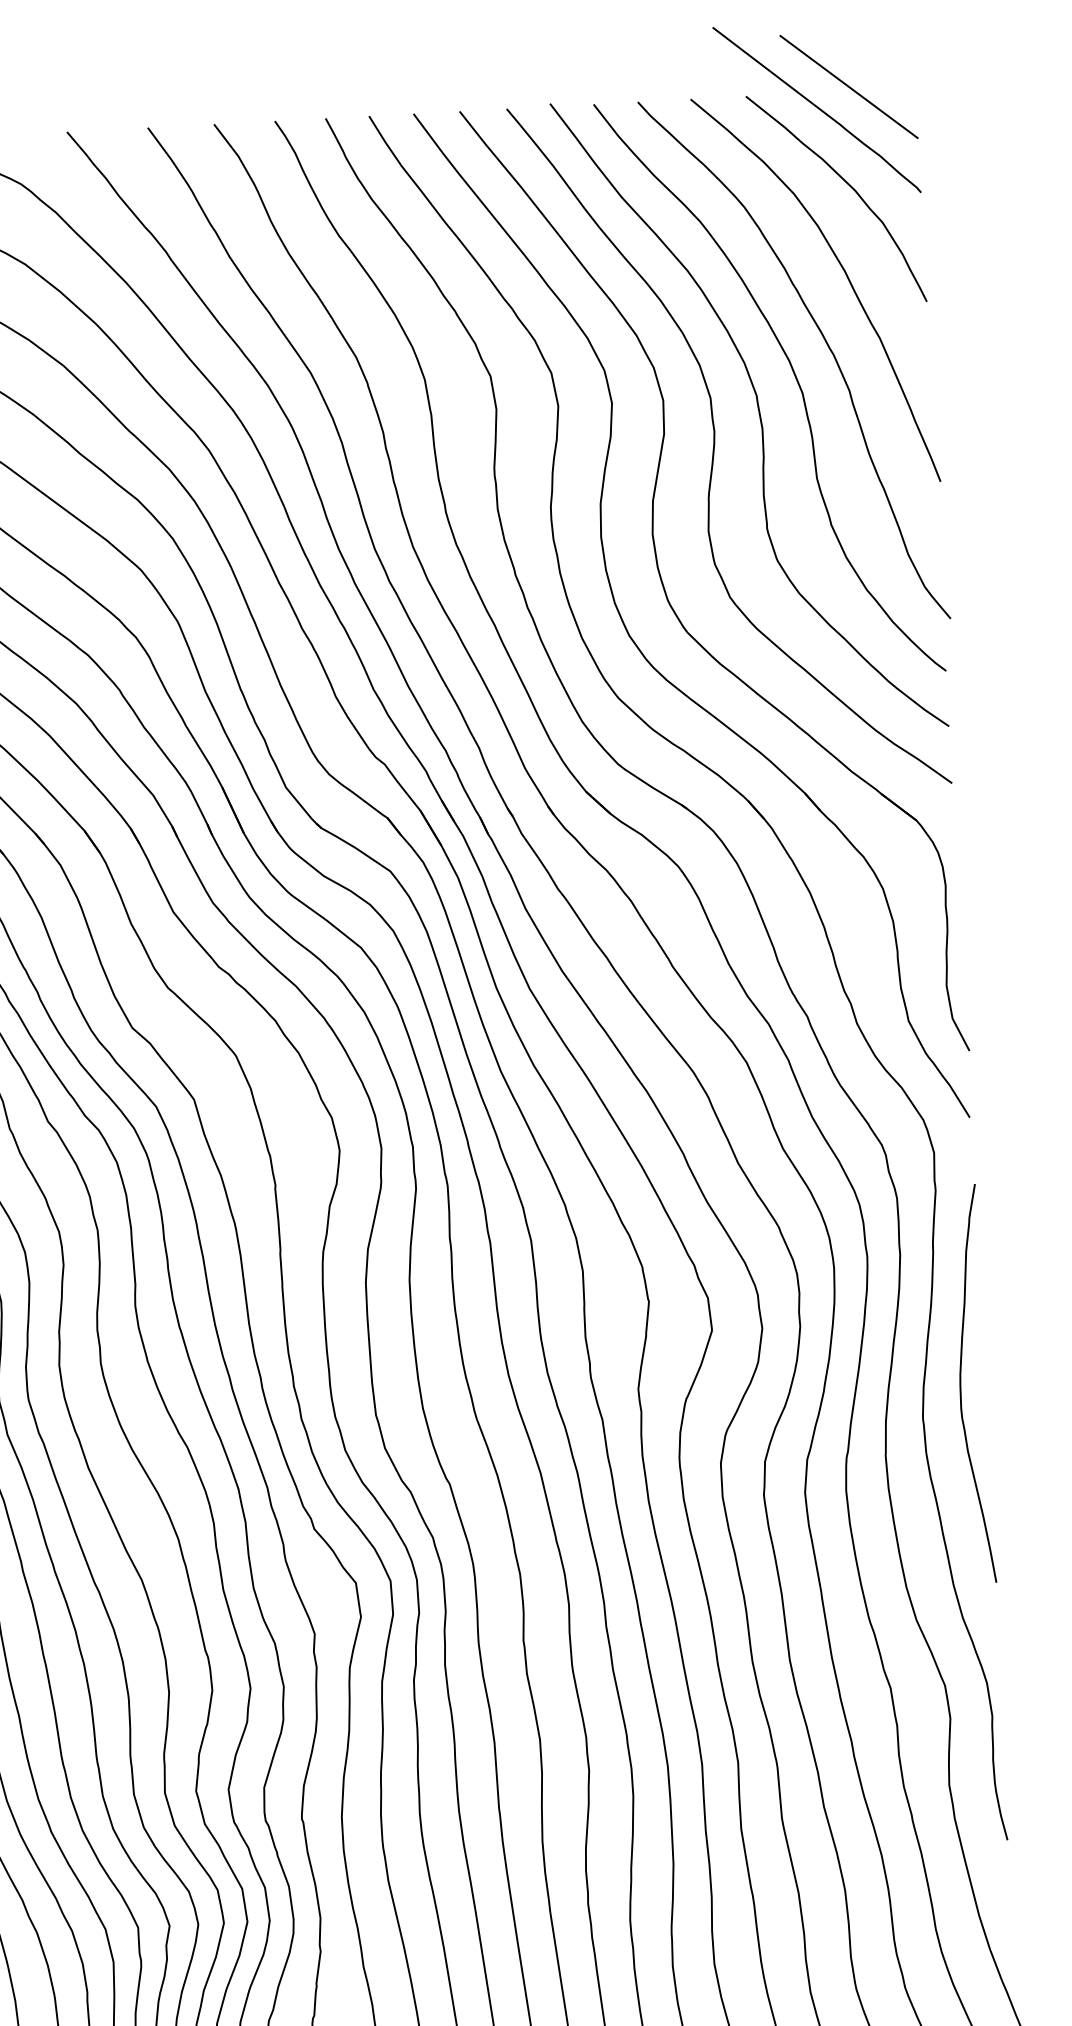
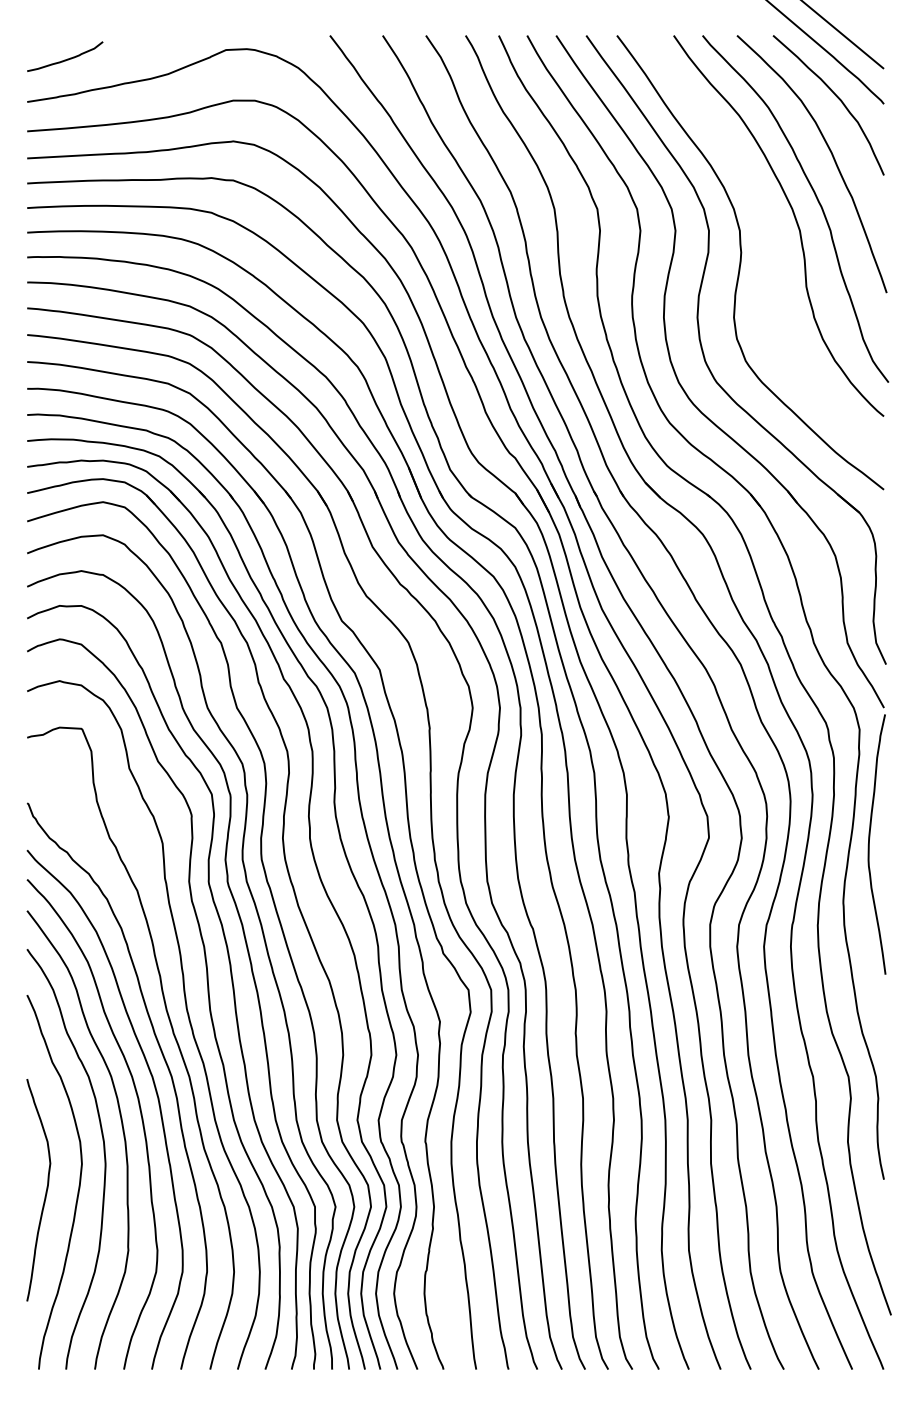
curve: (758, 415) -> (770, 243), removed
curve: (961, 1384) -> (869, 844), moved

